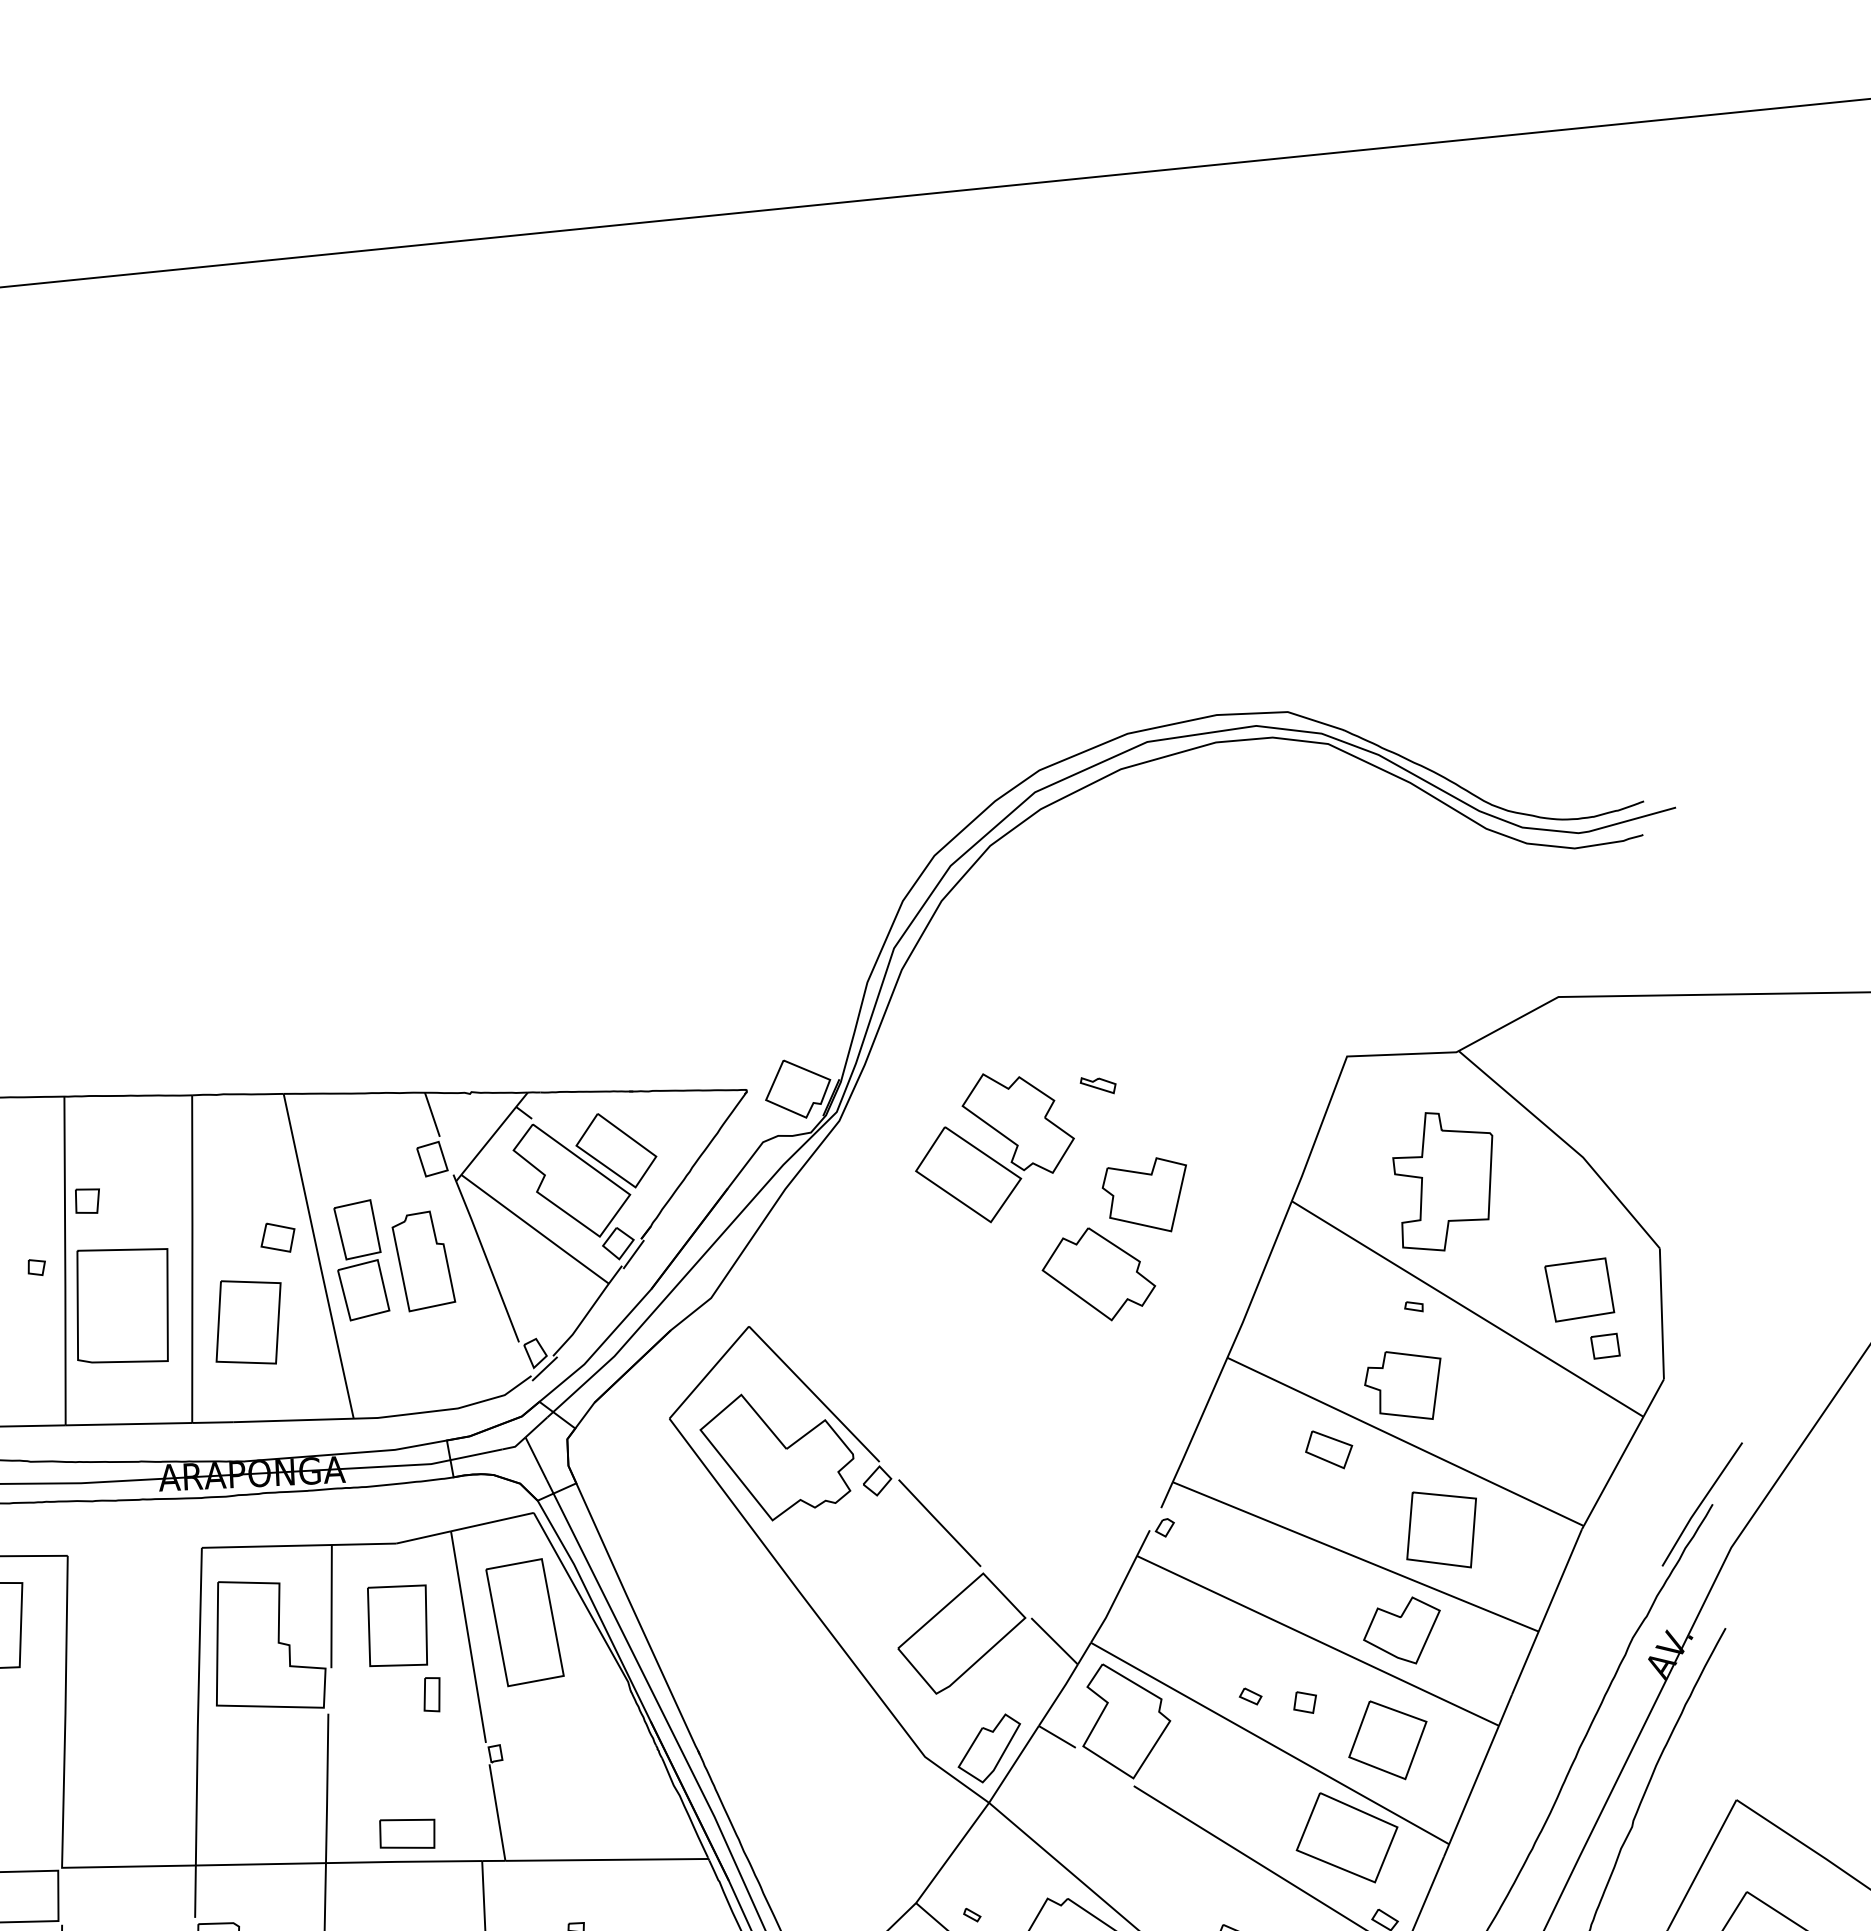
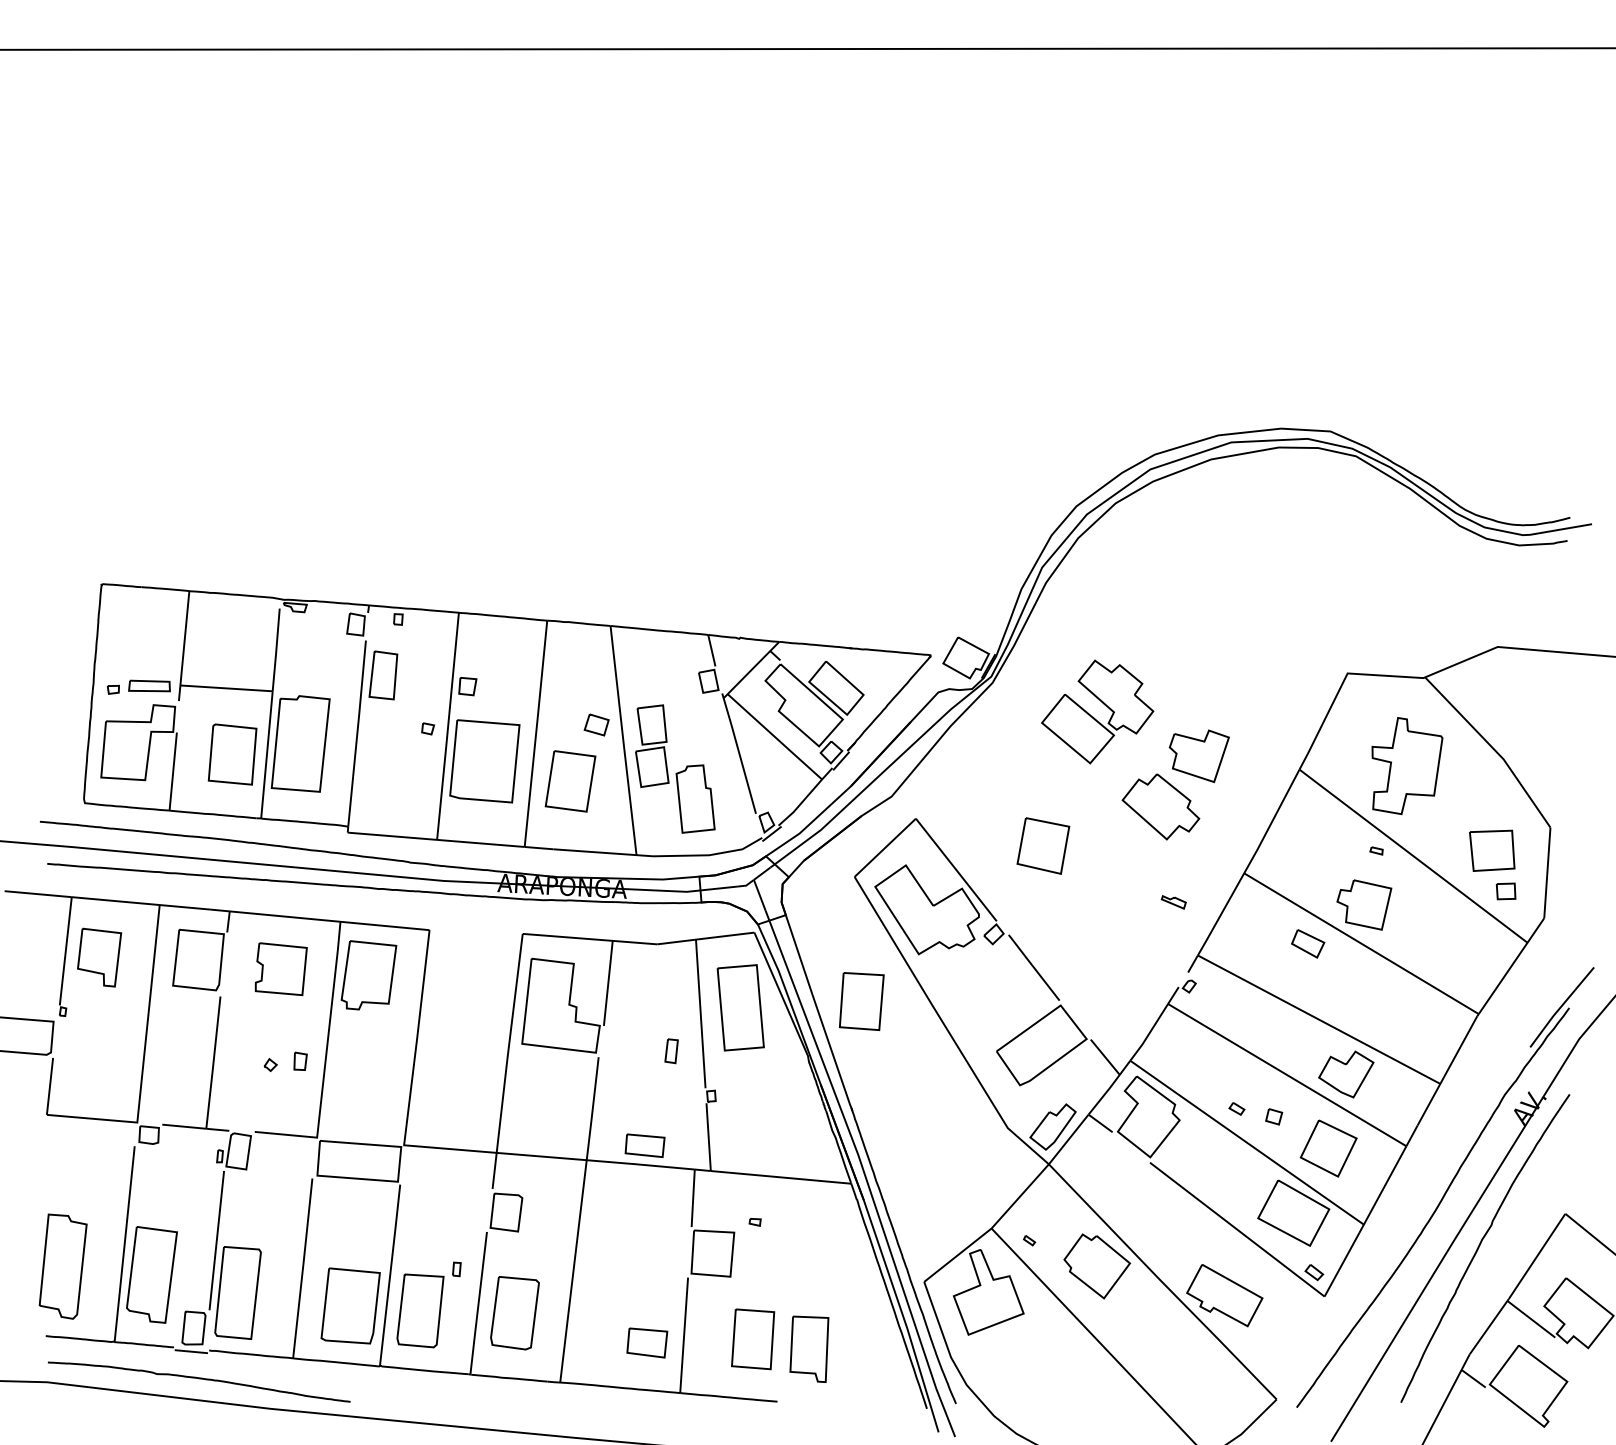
part: (1097, 1085) -> (1173, 902), moved
part: (423, 1260) -> (695, 798), moved
part: (1441, 1529) -> (1043, 845), moved
part: (397, 1626) -> (861, 1001), moved

